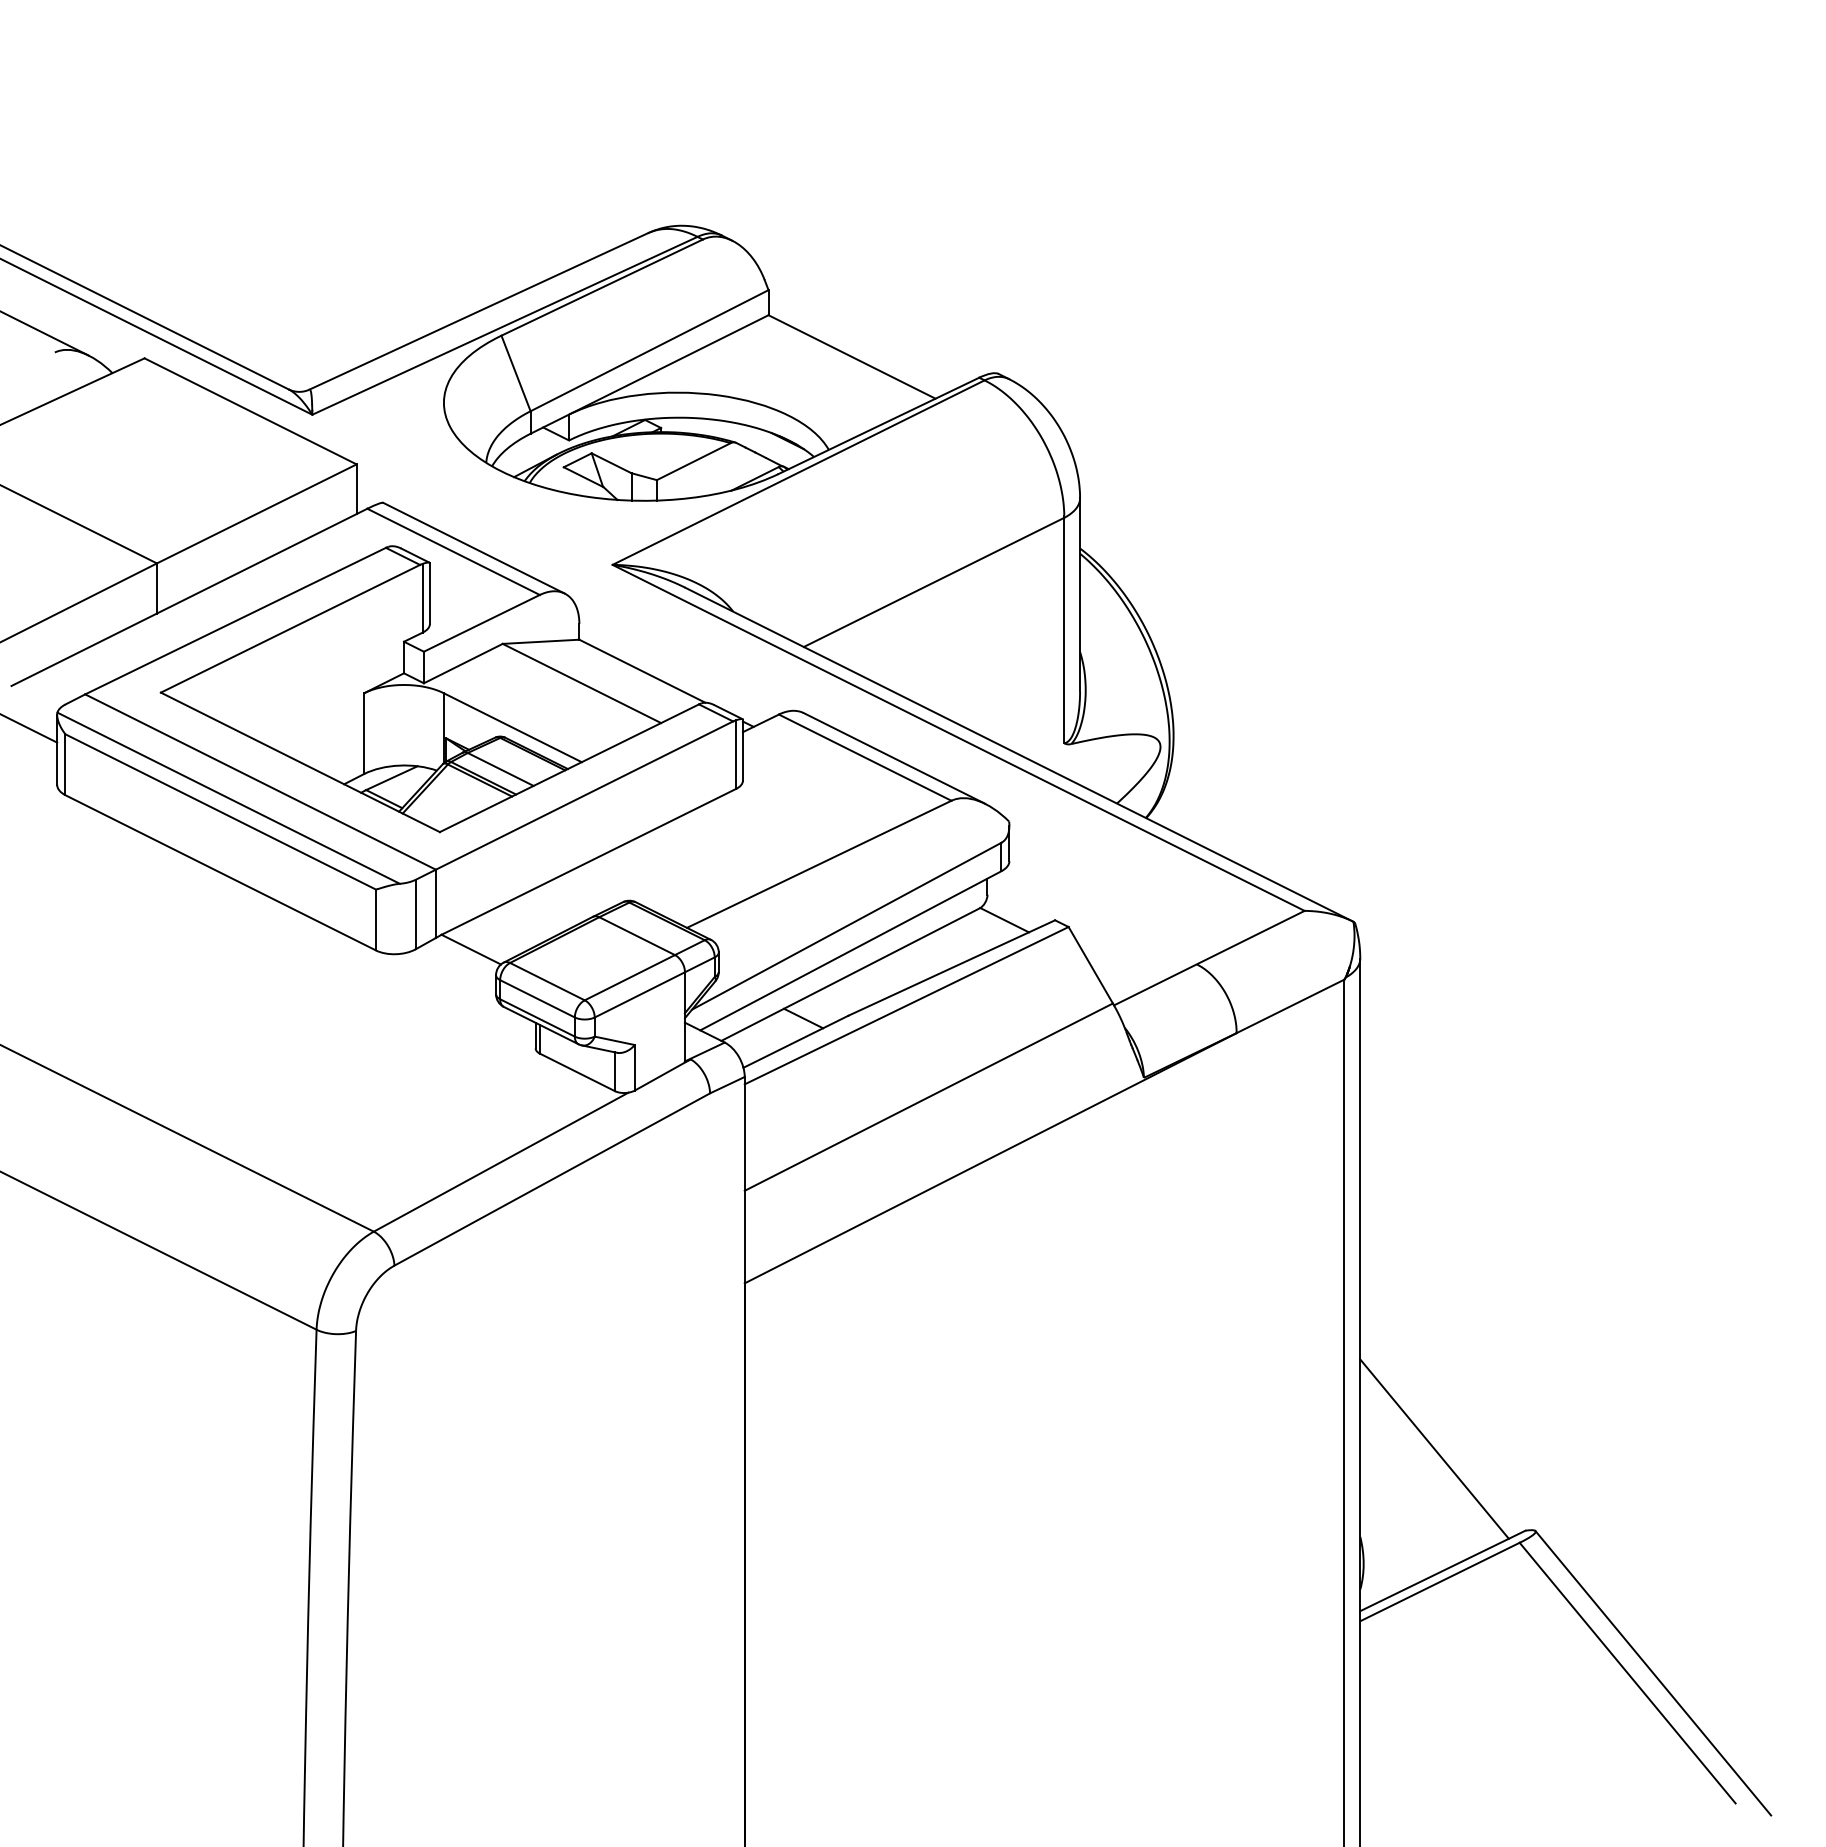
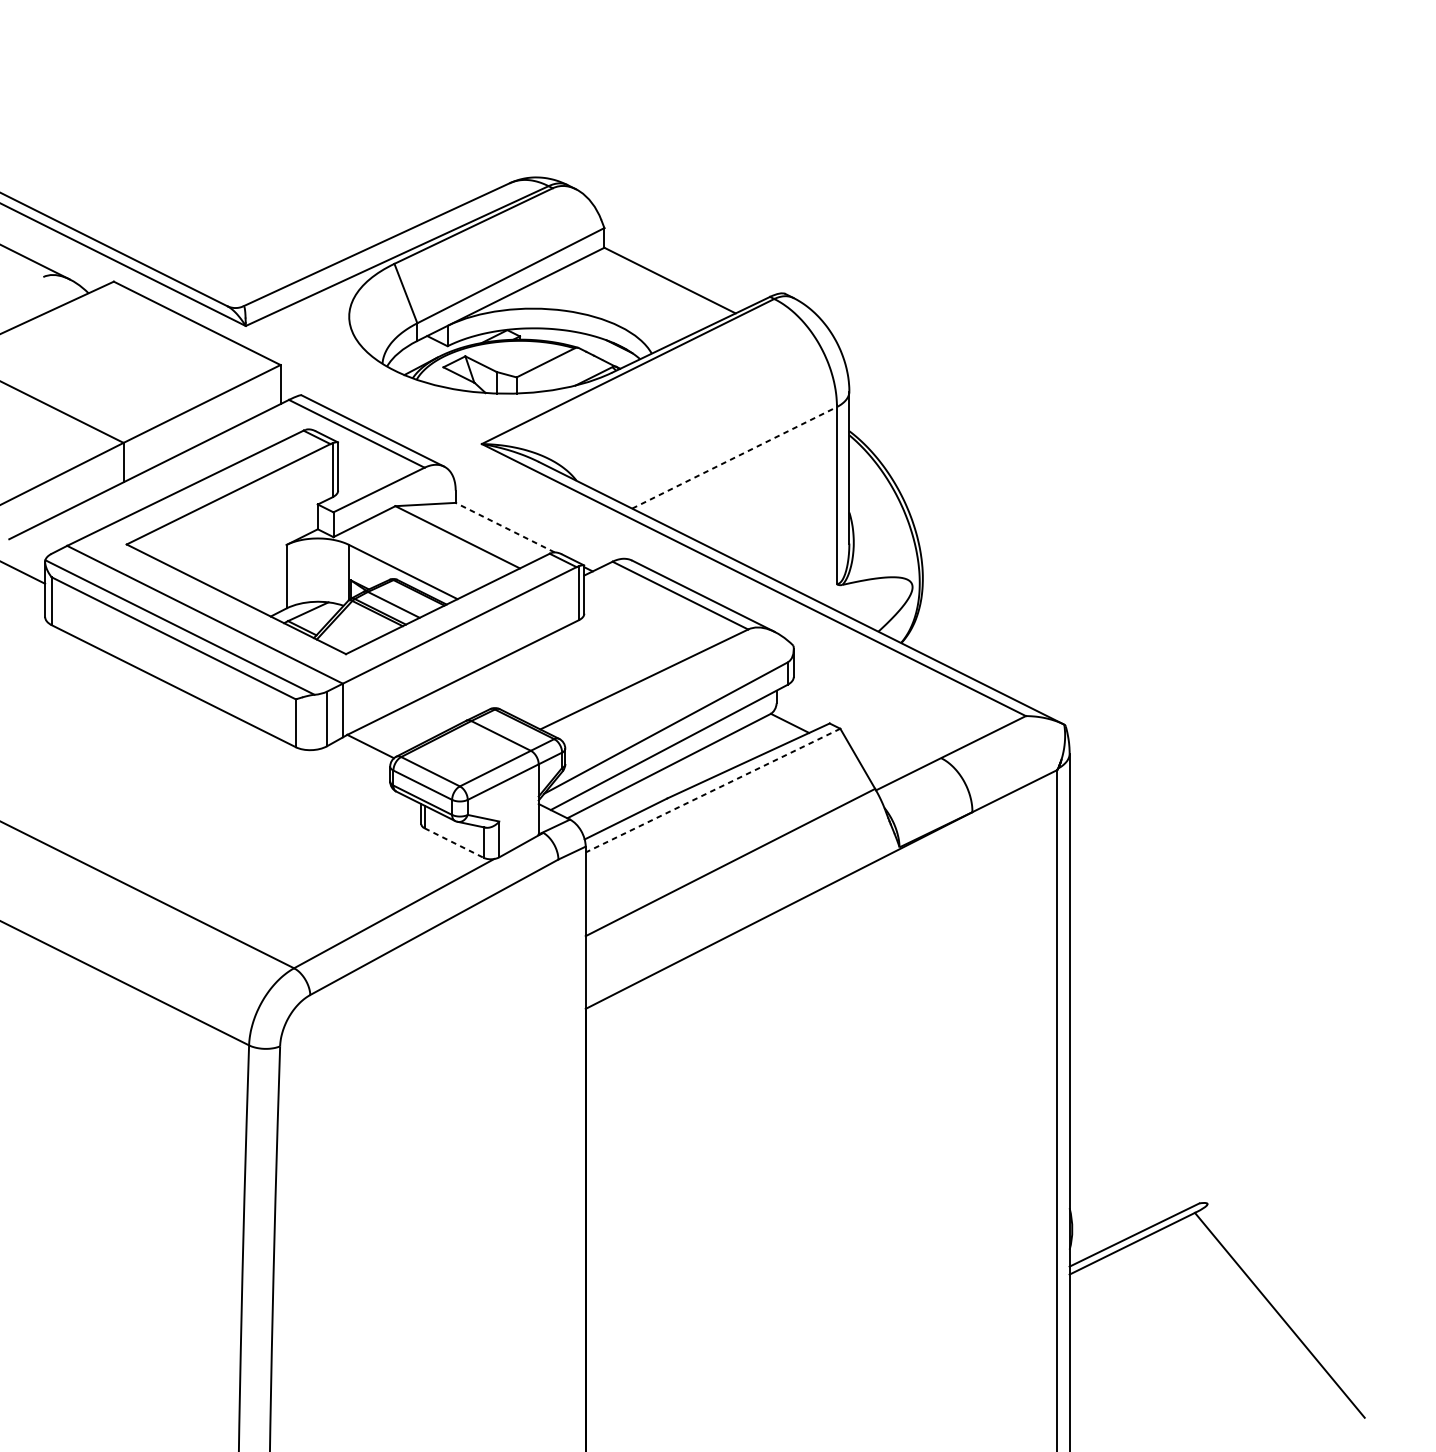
line: (934, 582) -> (734, 457), solid -> dashed
line: (641, 671) -> (504, 527), solid -> dashed
line: (906, 1005) -> (712, 790), solid -> dashed
line: (803, 1018) -> (631, 800), removed
line: (577, 1072) -> (454, 843), solid -> dashed
line: (1434, 1448) -> (1128, 1138), removed
line: (1653, 1673) -> (1300, 1315), removed

